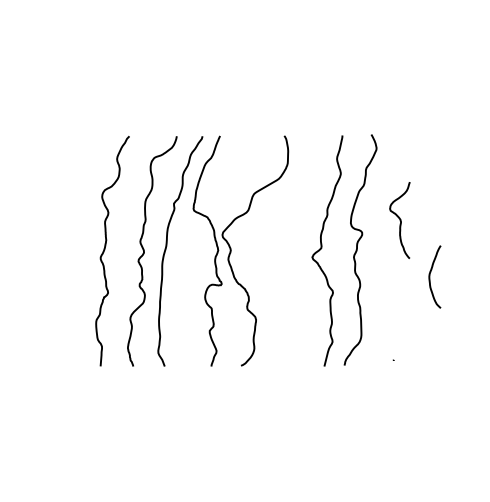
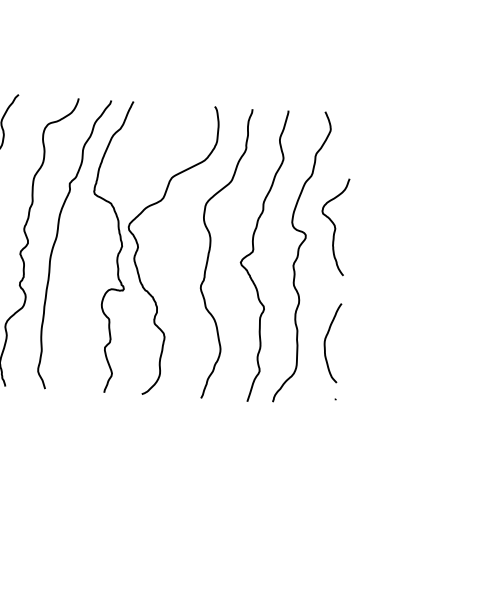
curve: (399, 220) -> (333, 226), moved
curve: (288, 249) -> (211, 250), added
curve: (430, 276) -> (326, 341), moved

